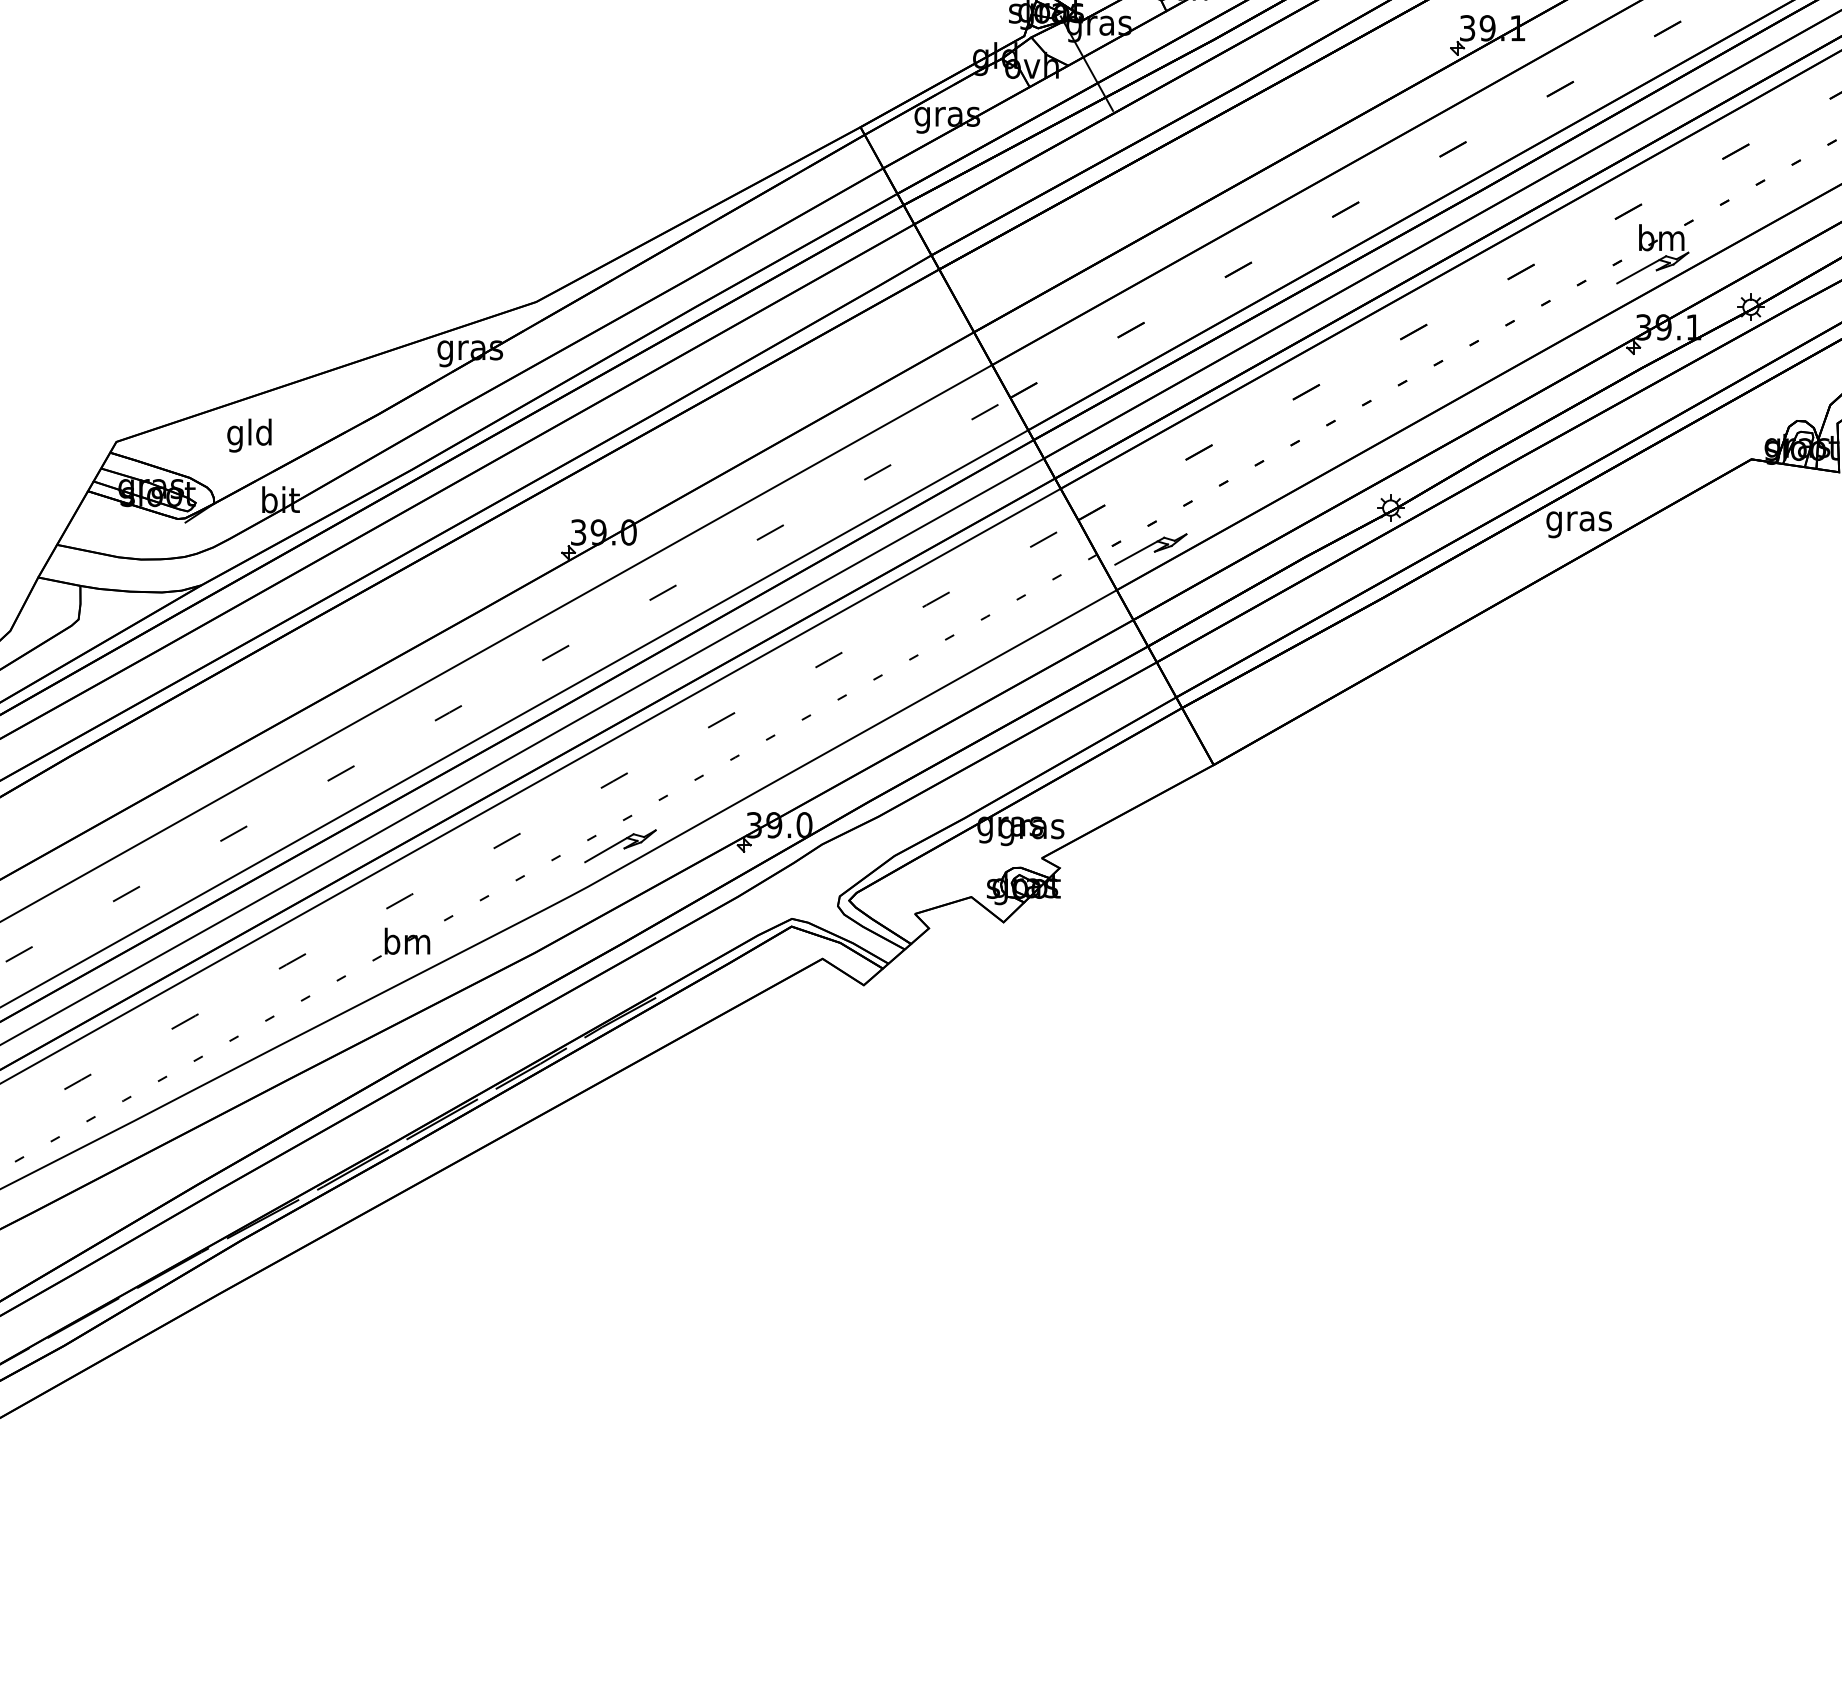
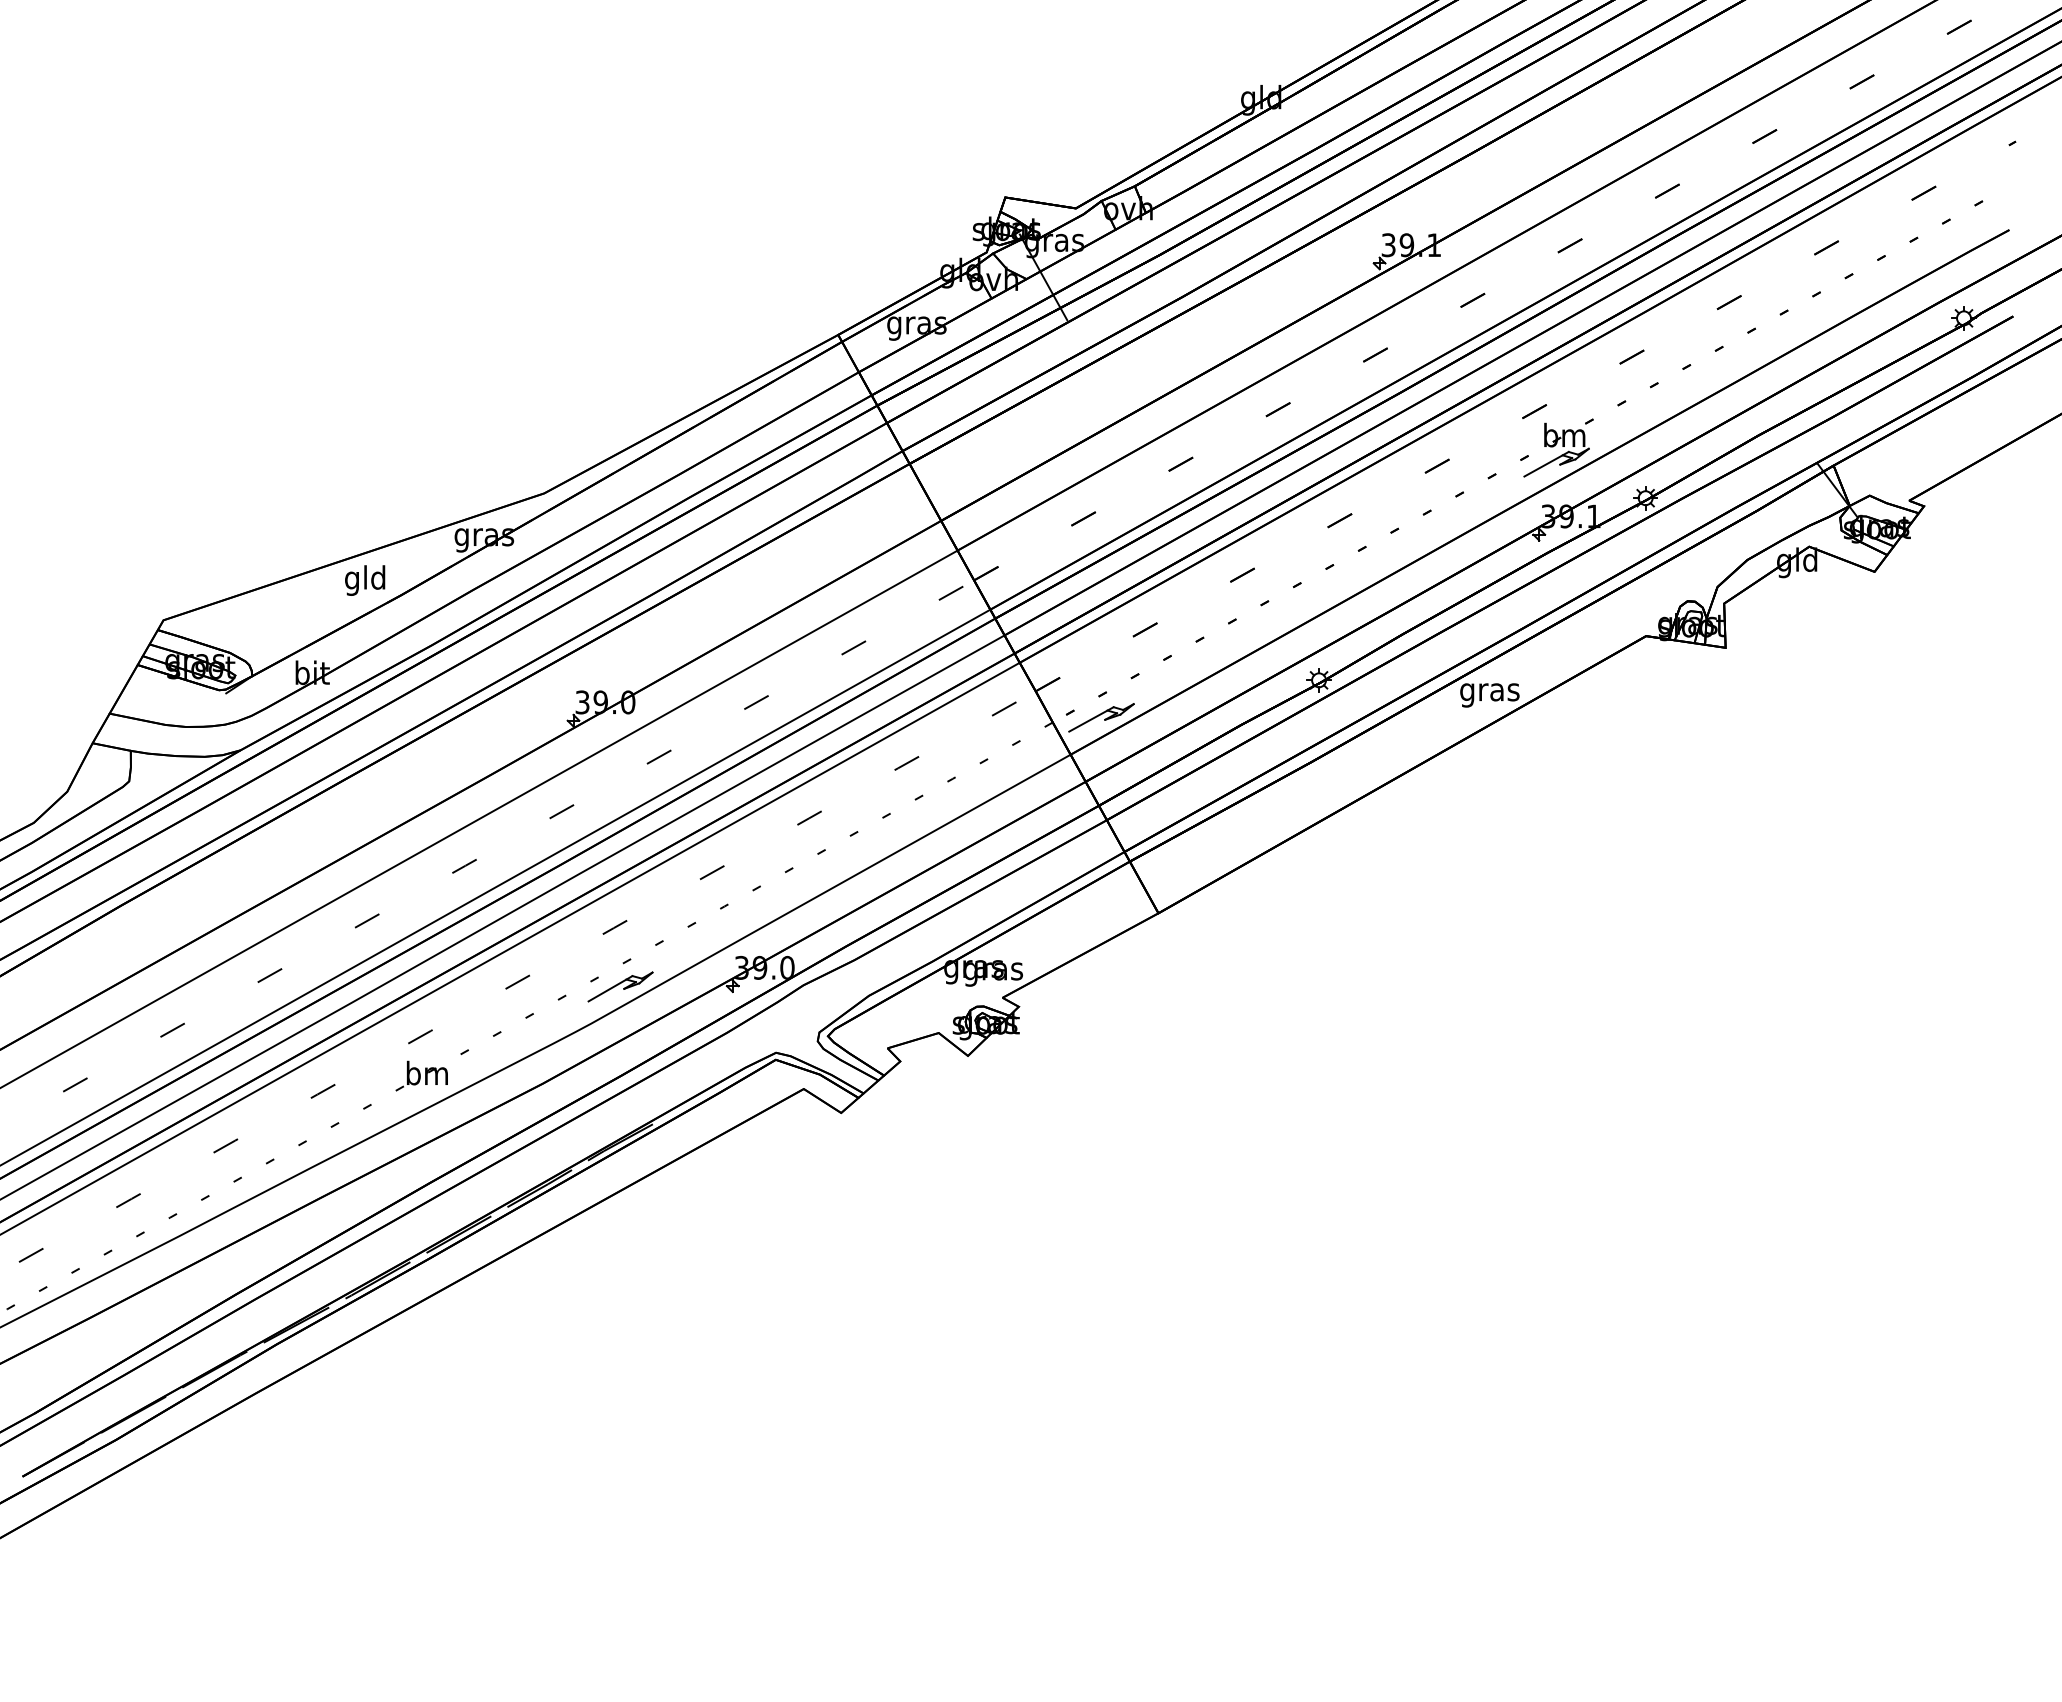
text: (249, 435) -> (365, 580), moved

